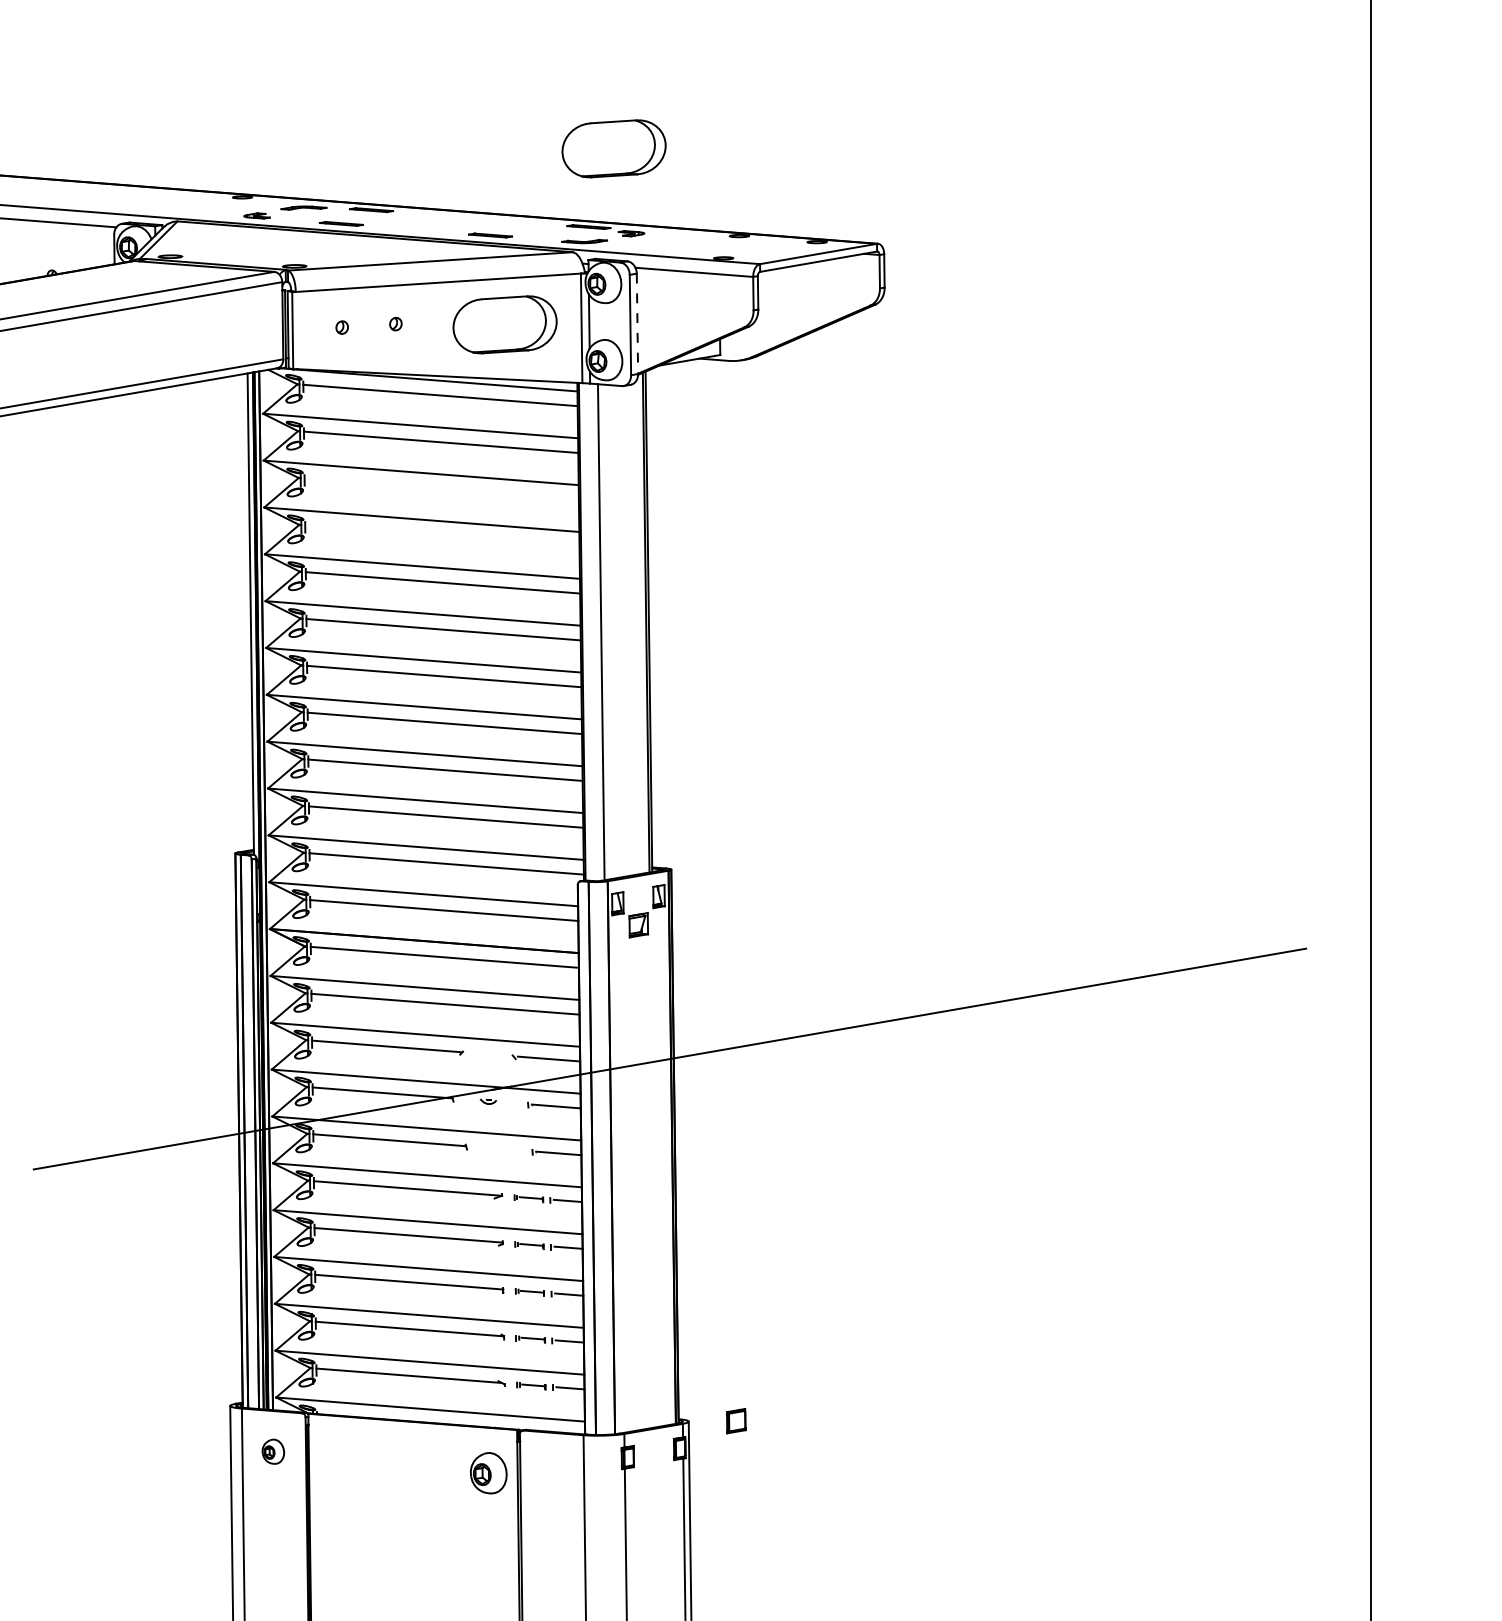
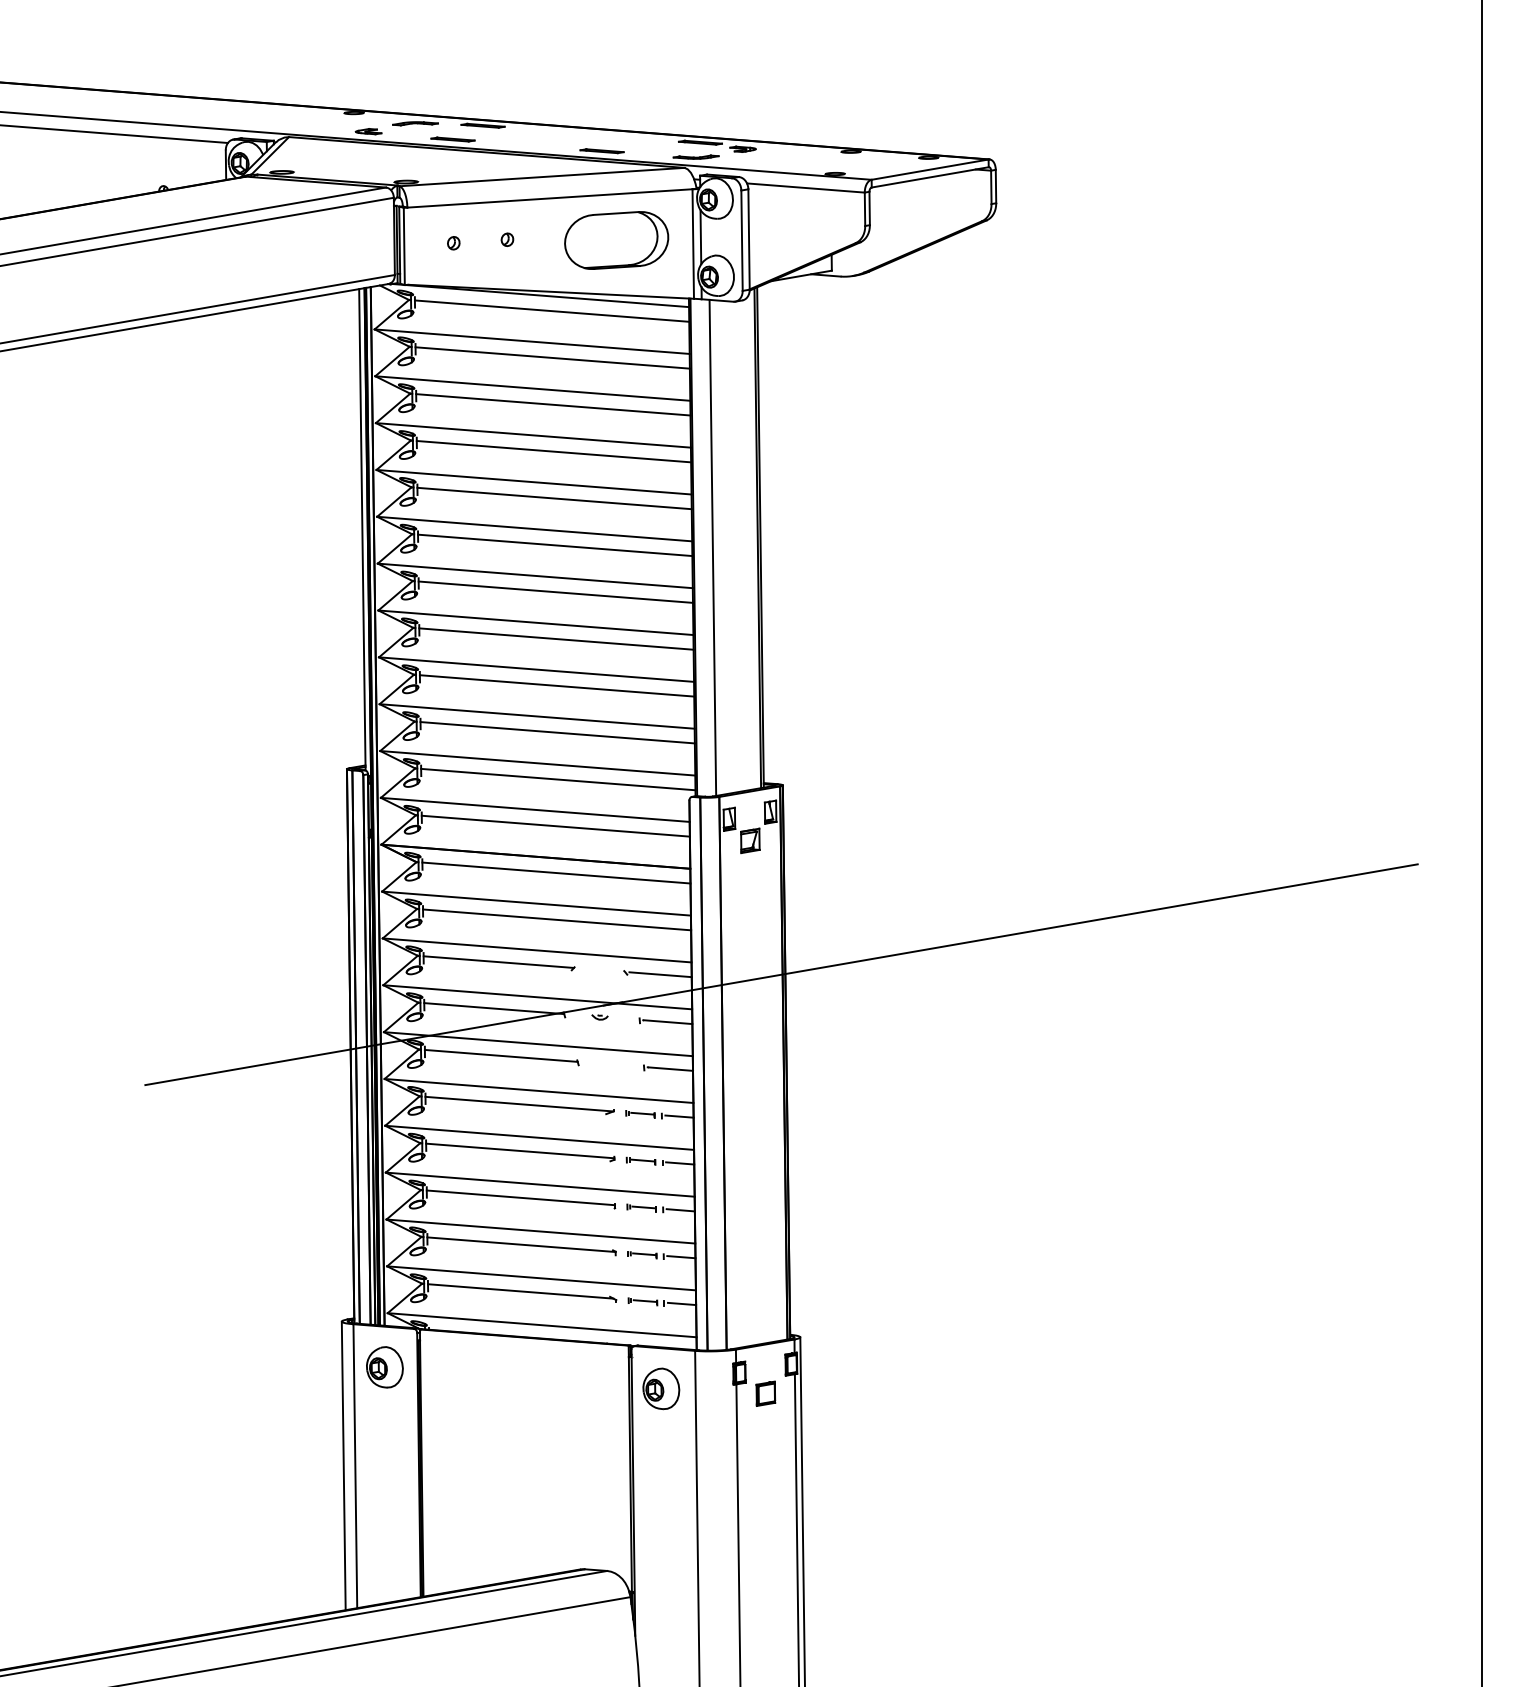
part: (613, 148) -> (725, 64), removed
line: (637, 324) -> (749, 240), dashed -> solid
line: (441, 488) -> (553, 404), added
line: (441, 535) -> (553, 451), added
part: (735, 1420) -> (765, 1393), moved
part: (272, 1451) -> (384, 1367), size x1.67
part: (488, 1472) -> (661, 1388), moved

